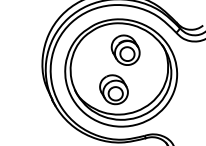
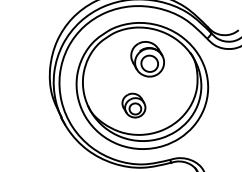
part: (113, 89) -> (133, 105), size x0.7

